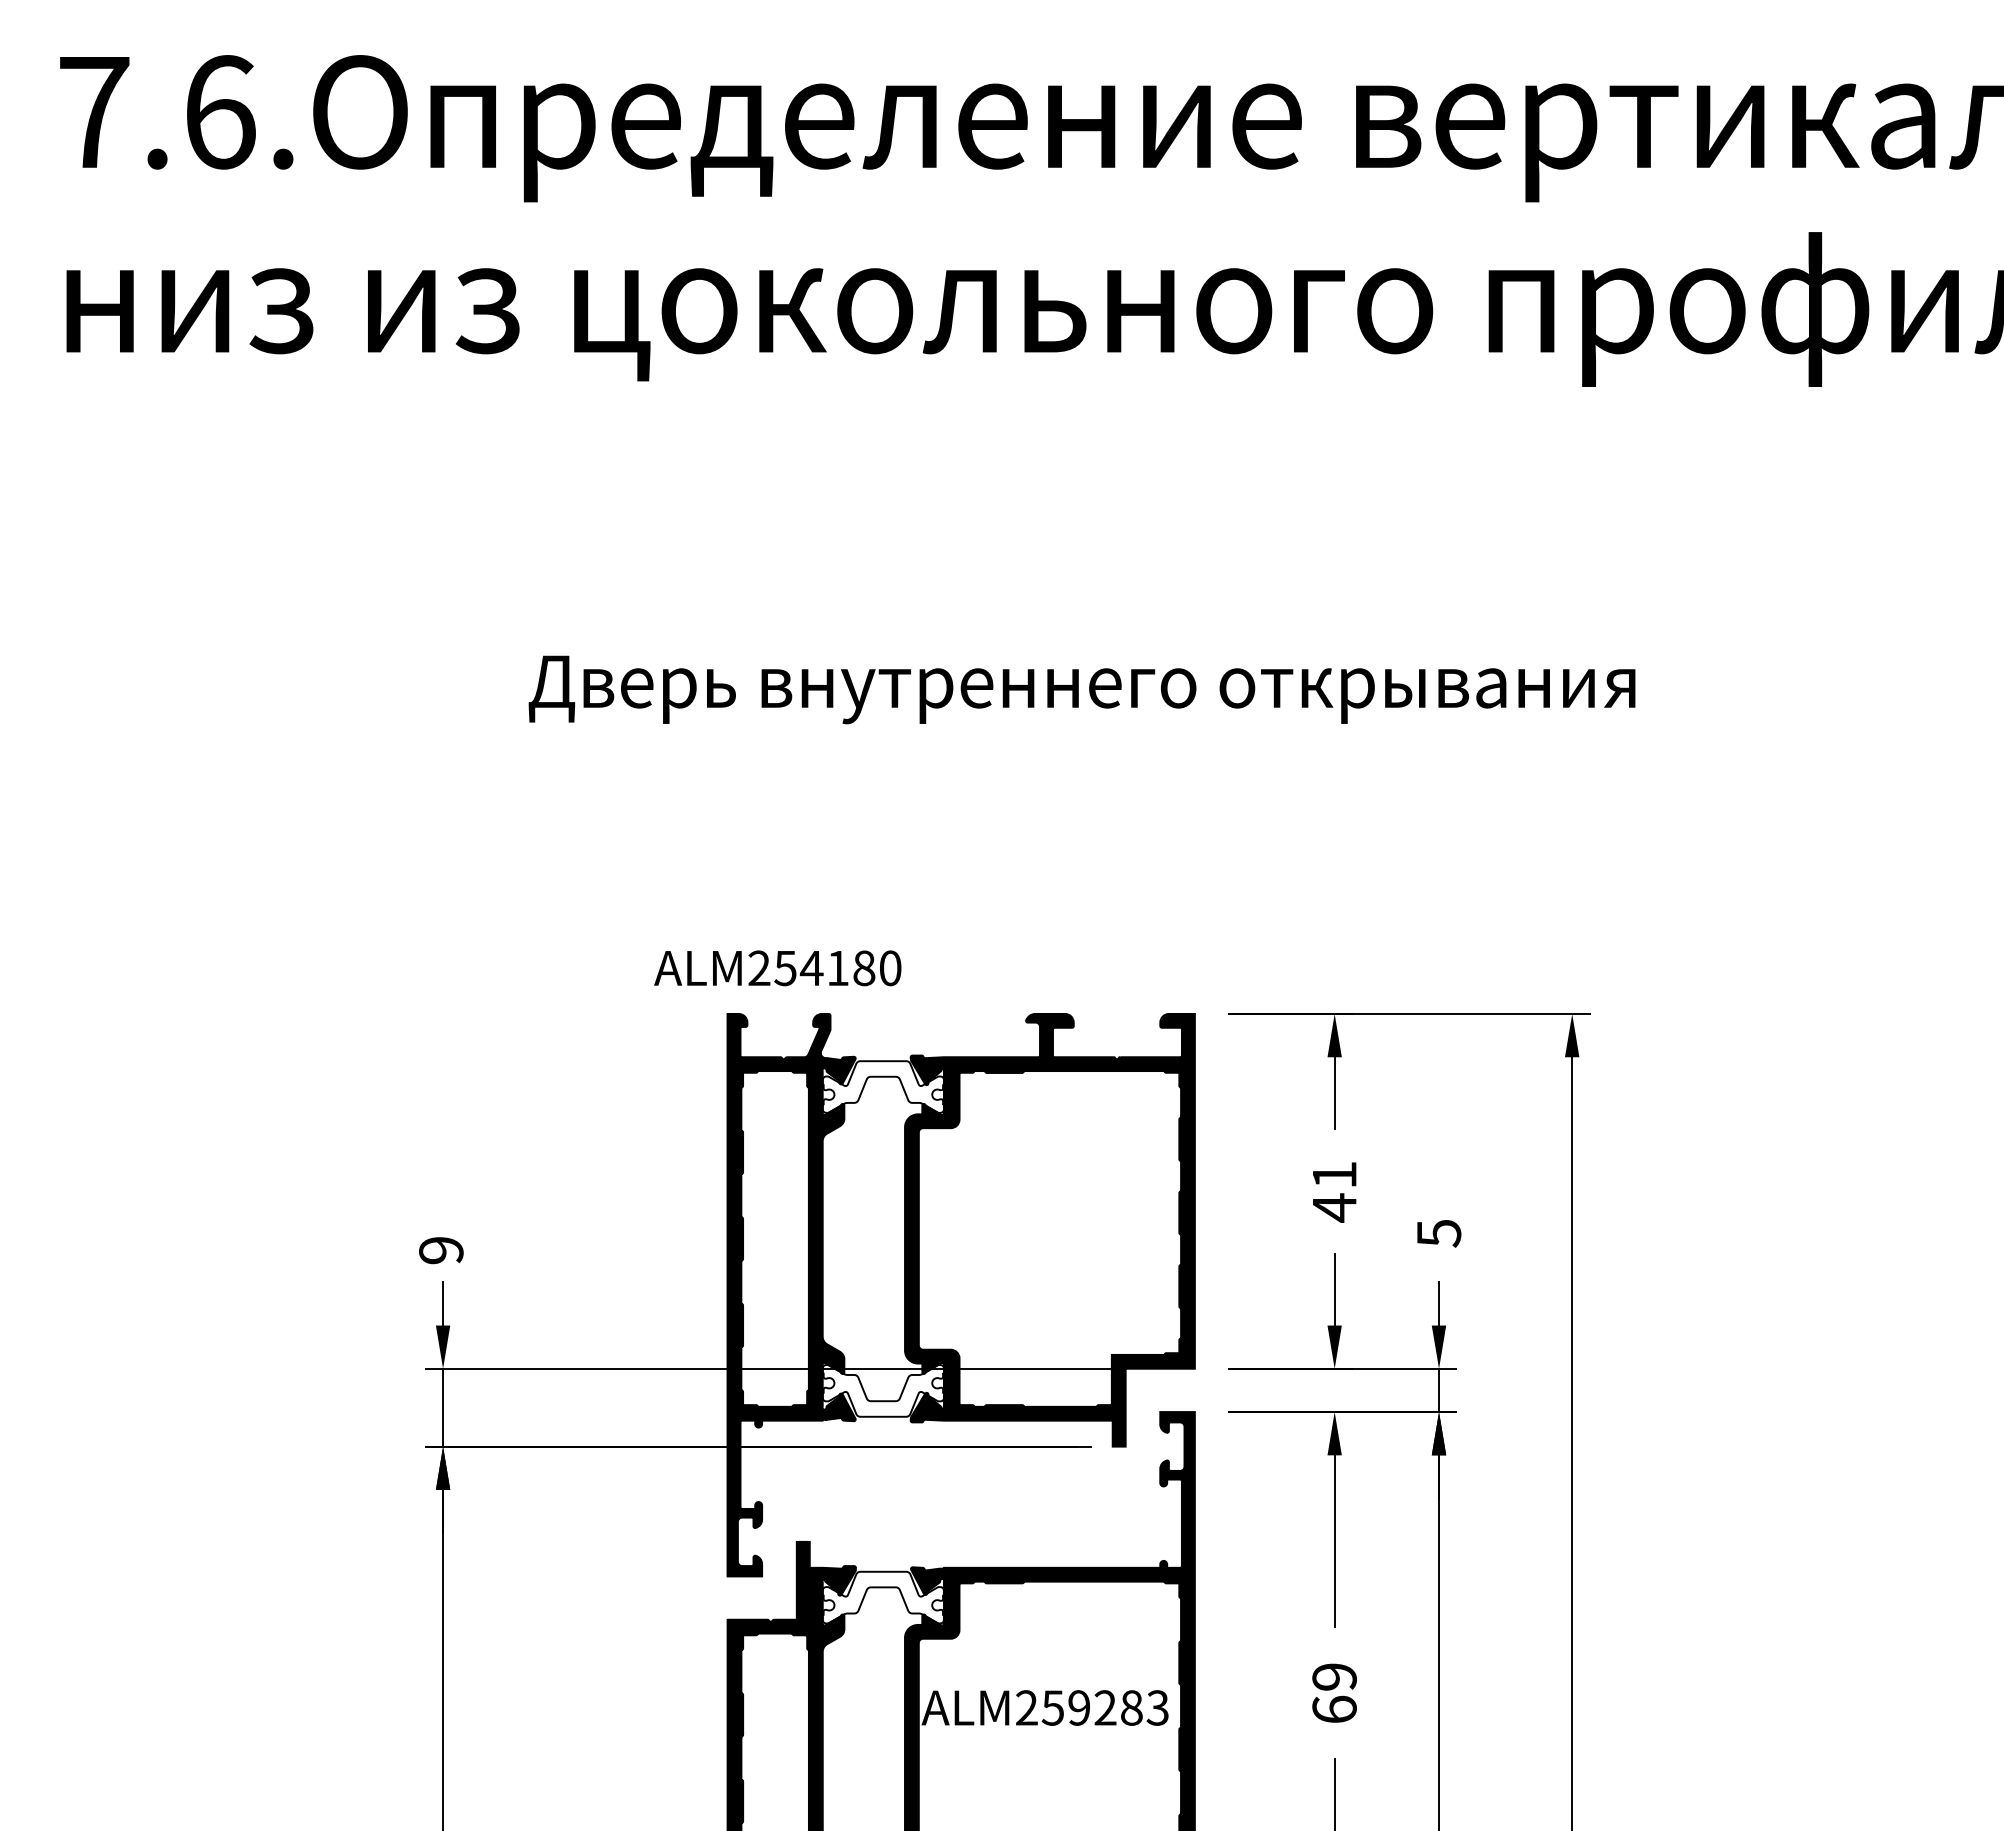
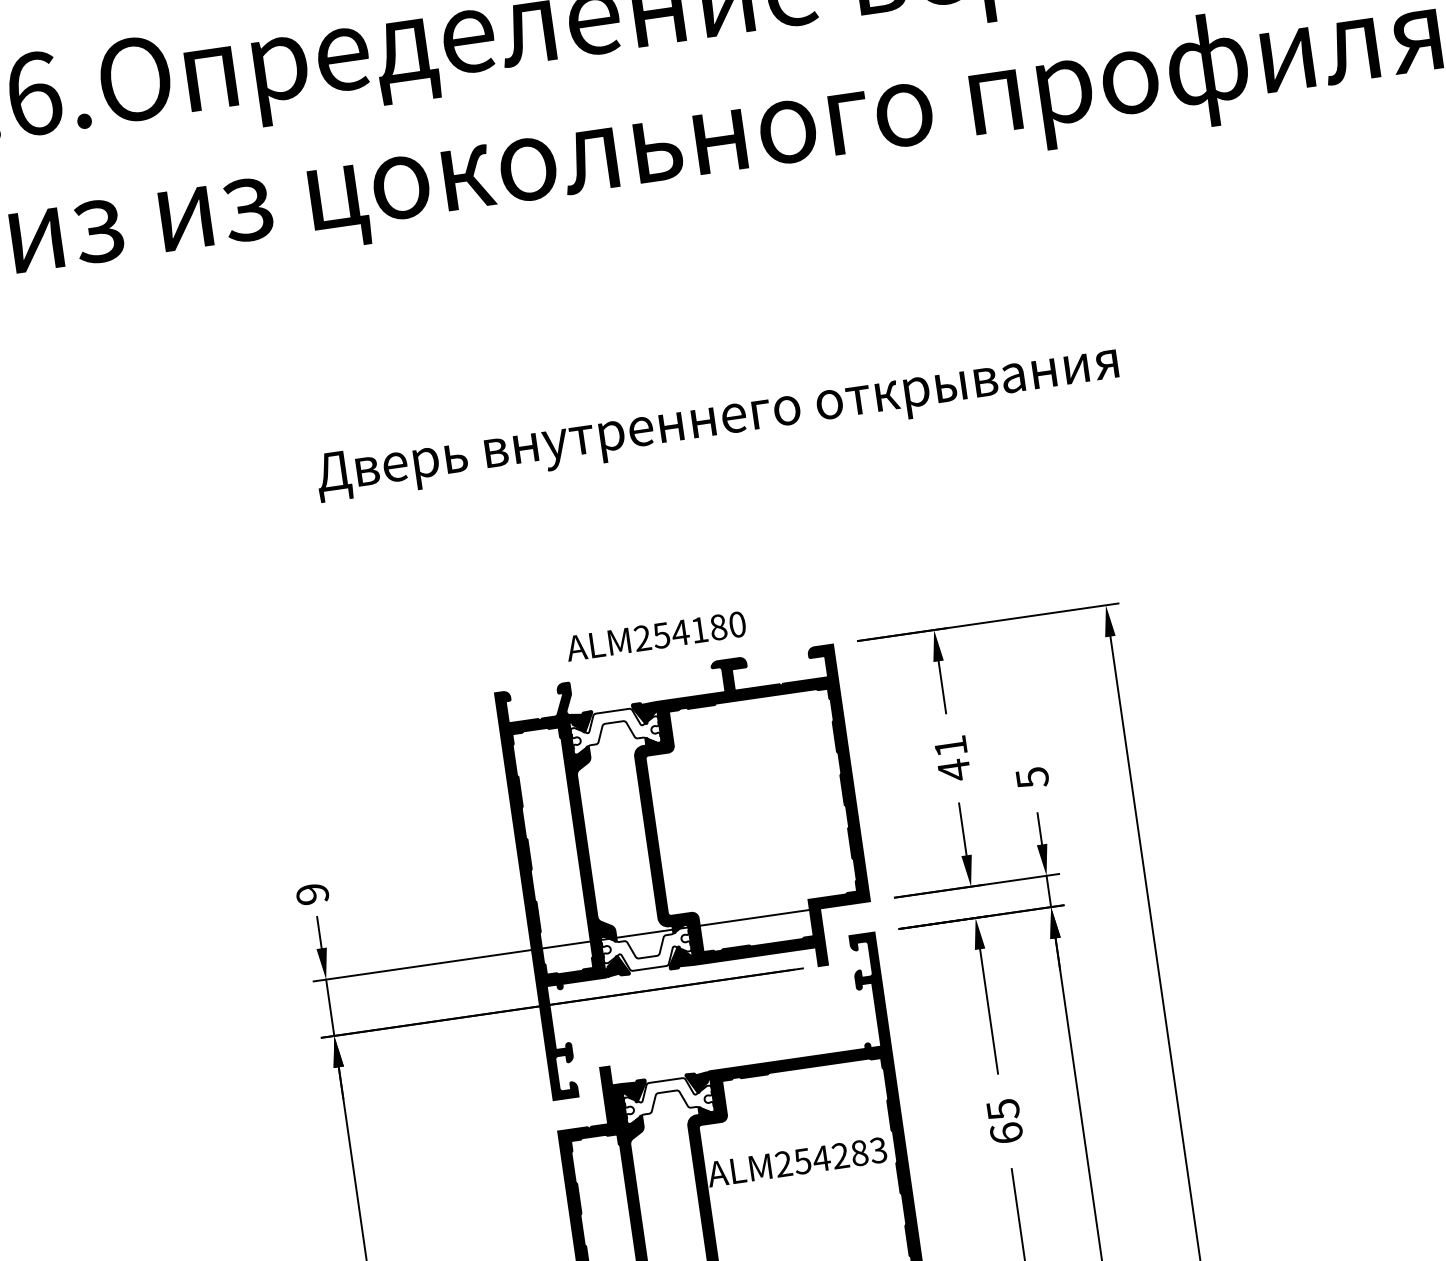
text: (777, 968) -> (655, 636), moved
text: (1334, 1677) -> (1003, 1109), 69 -> 65
text: (1079, 1707) -> (821, 1158), ALM259283 -> ALM254283

